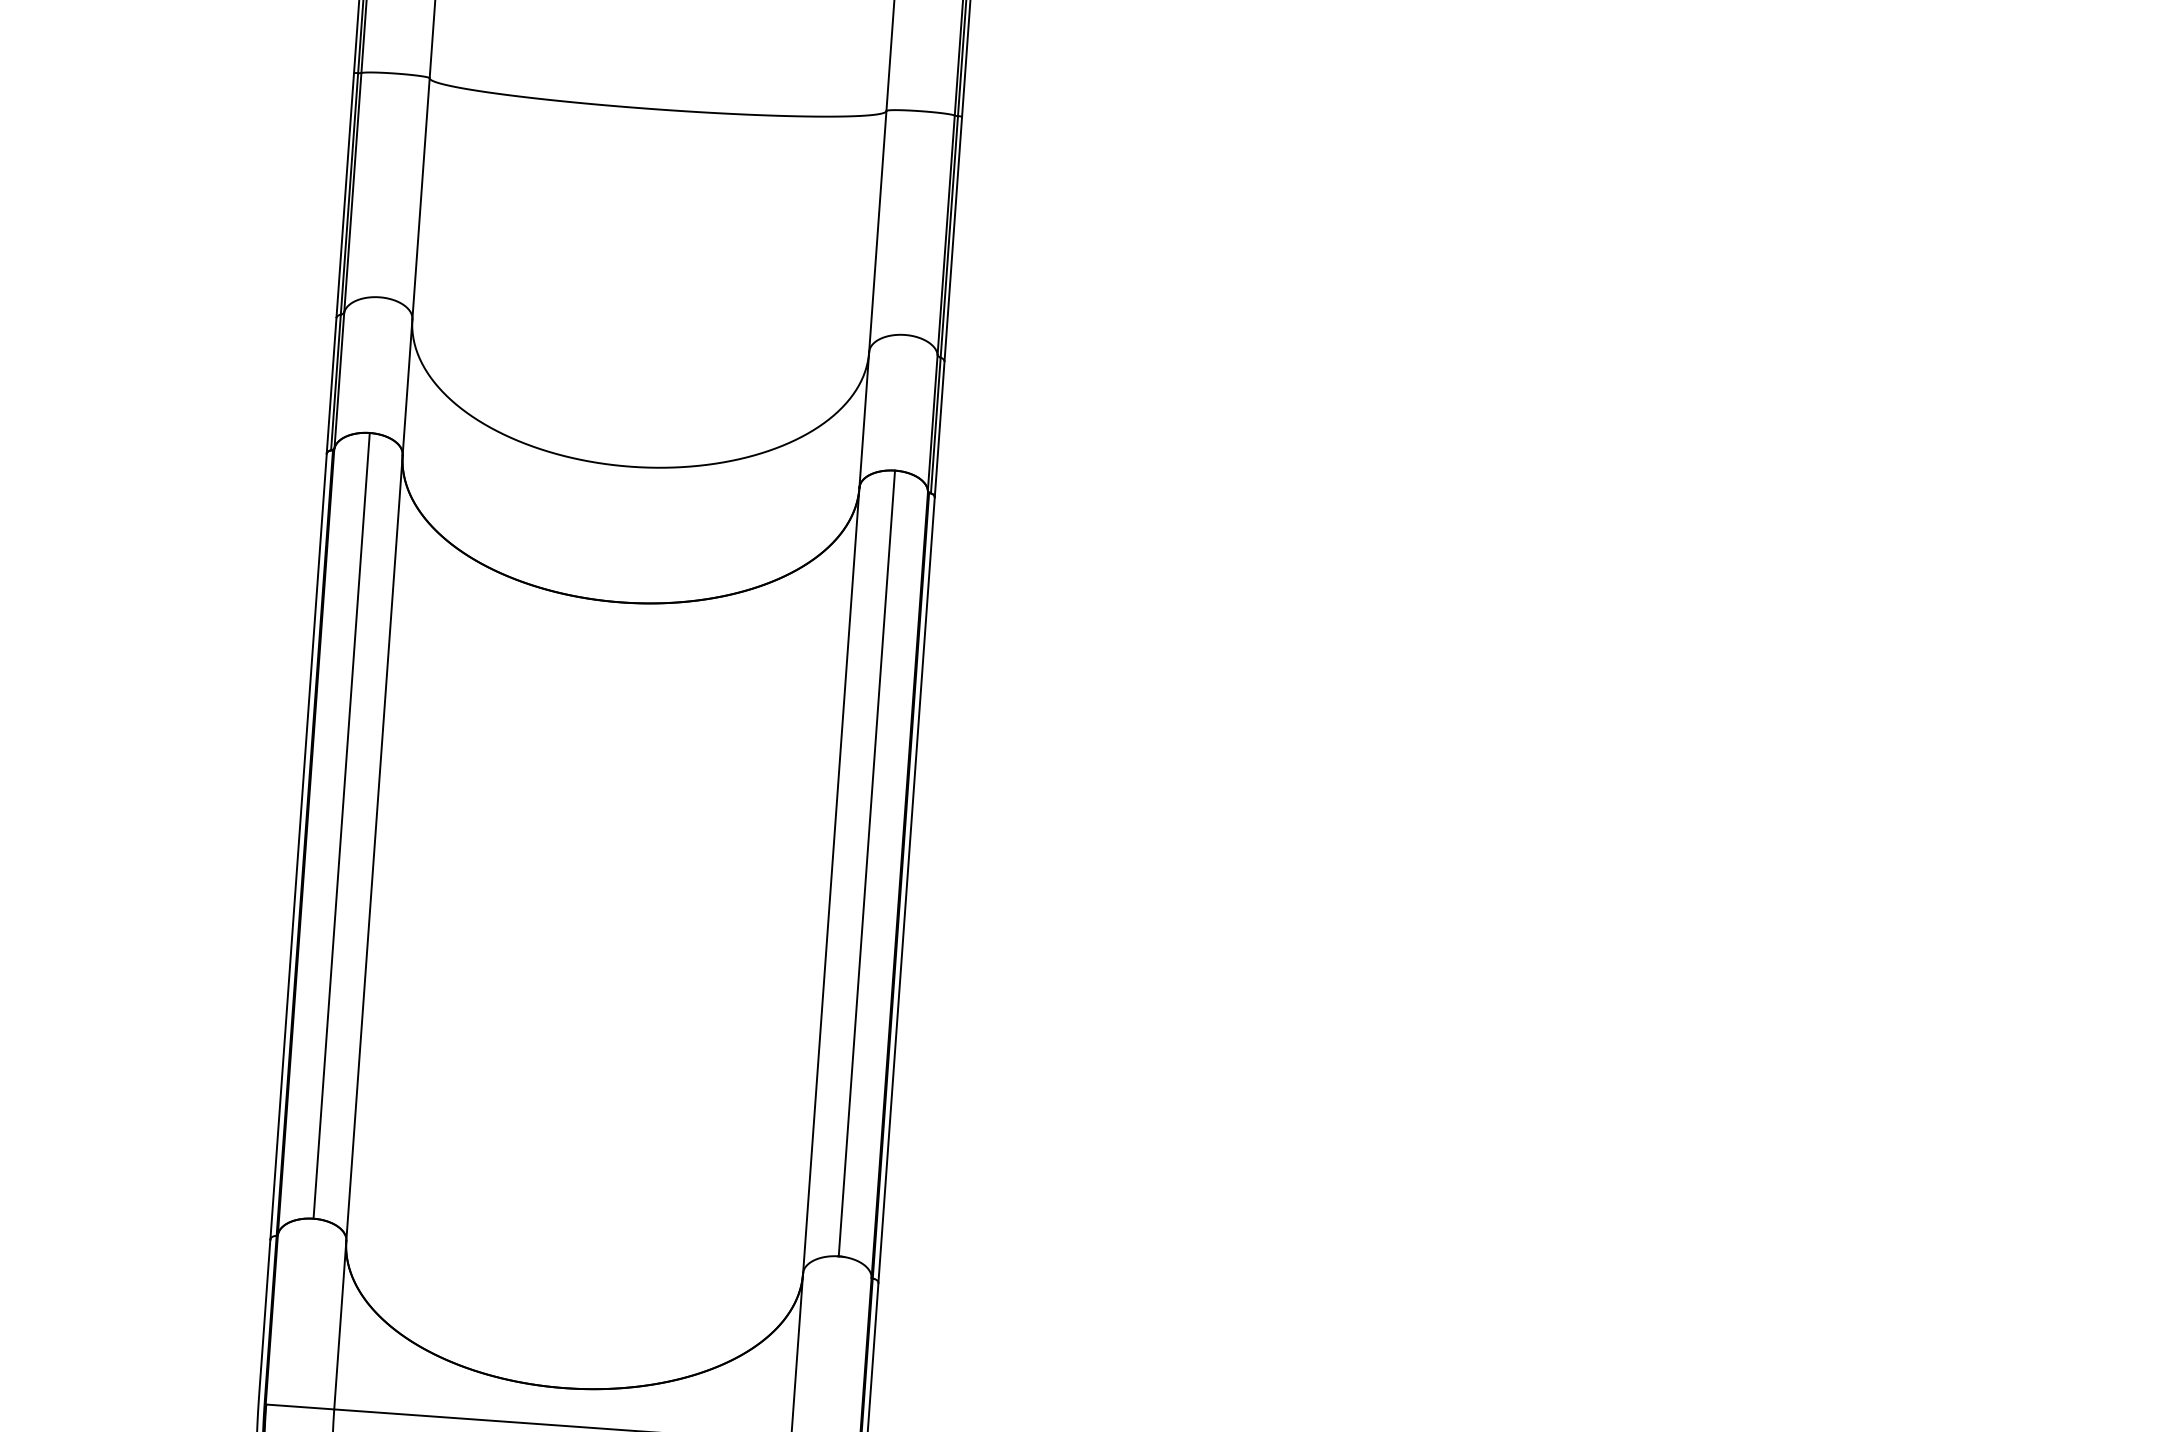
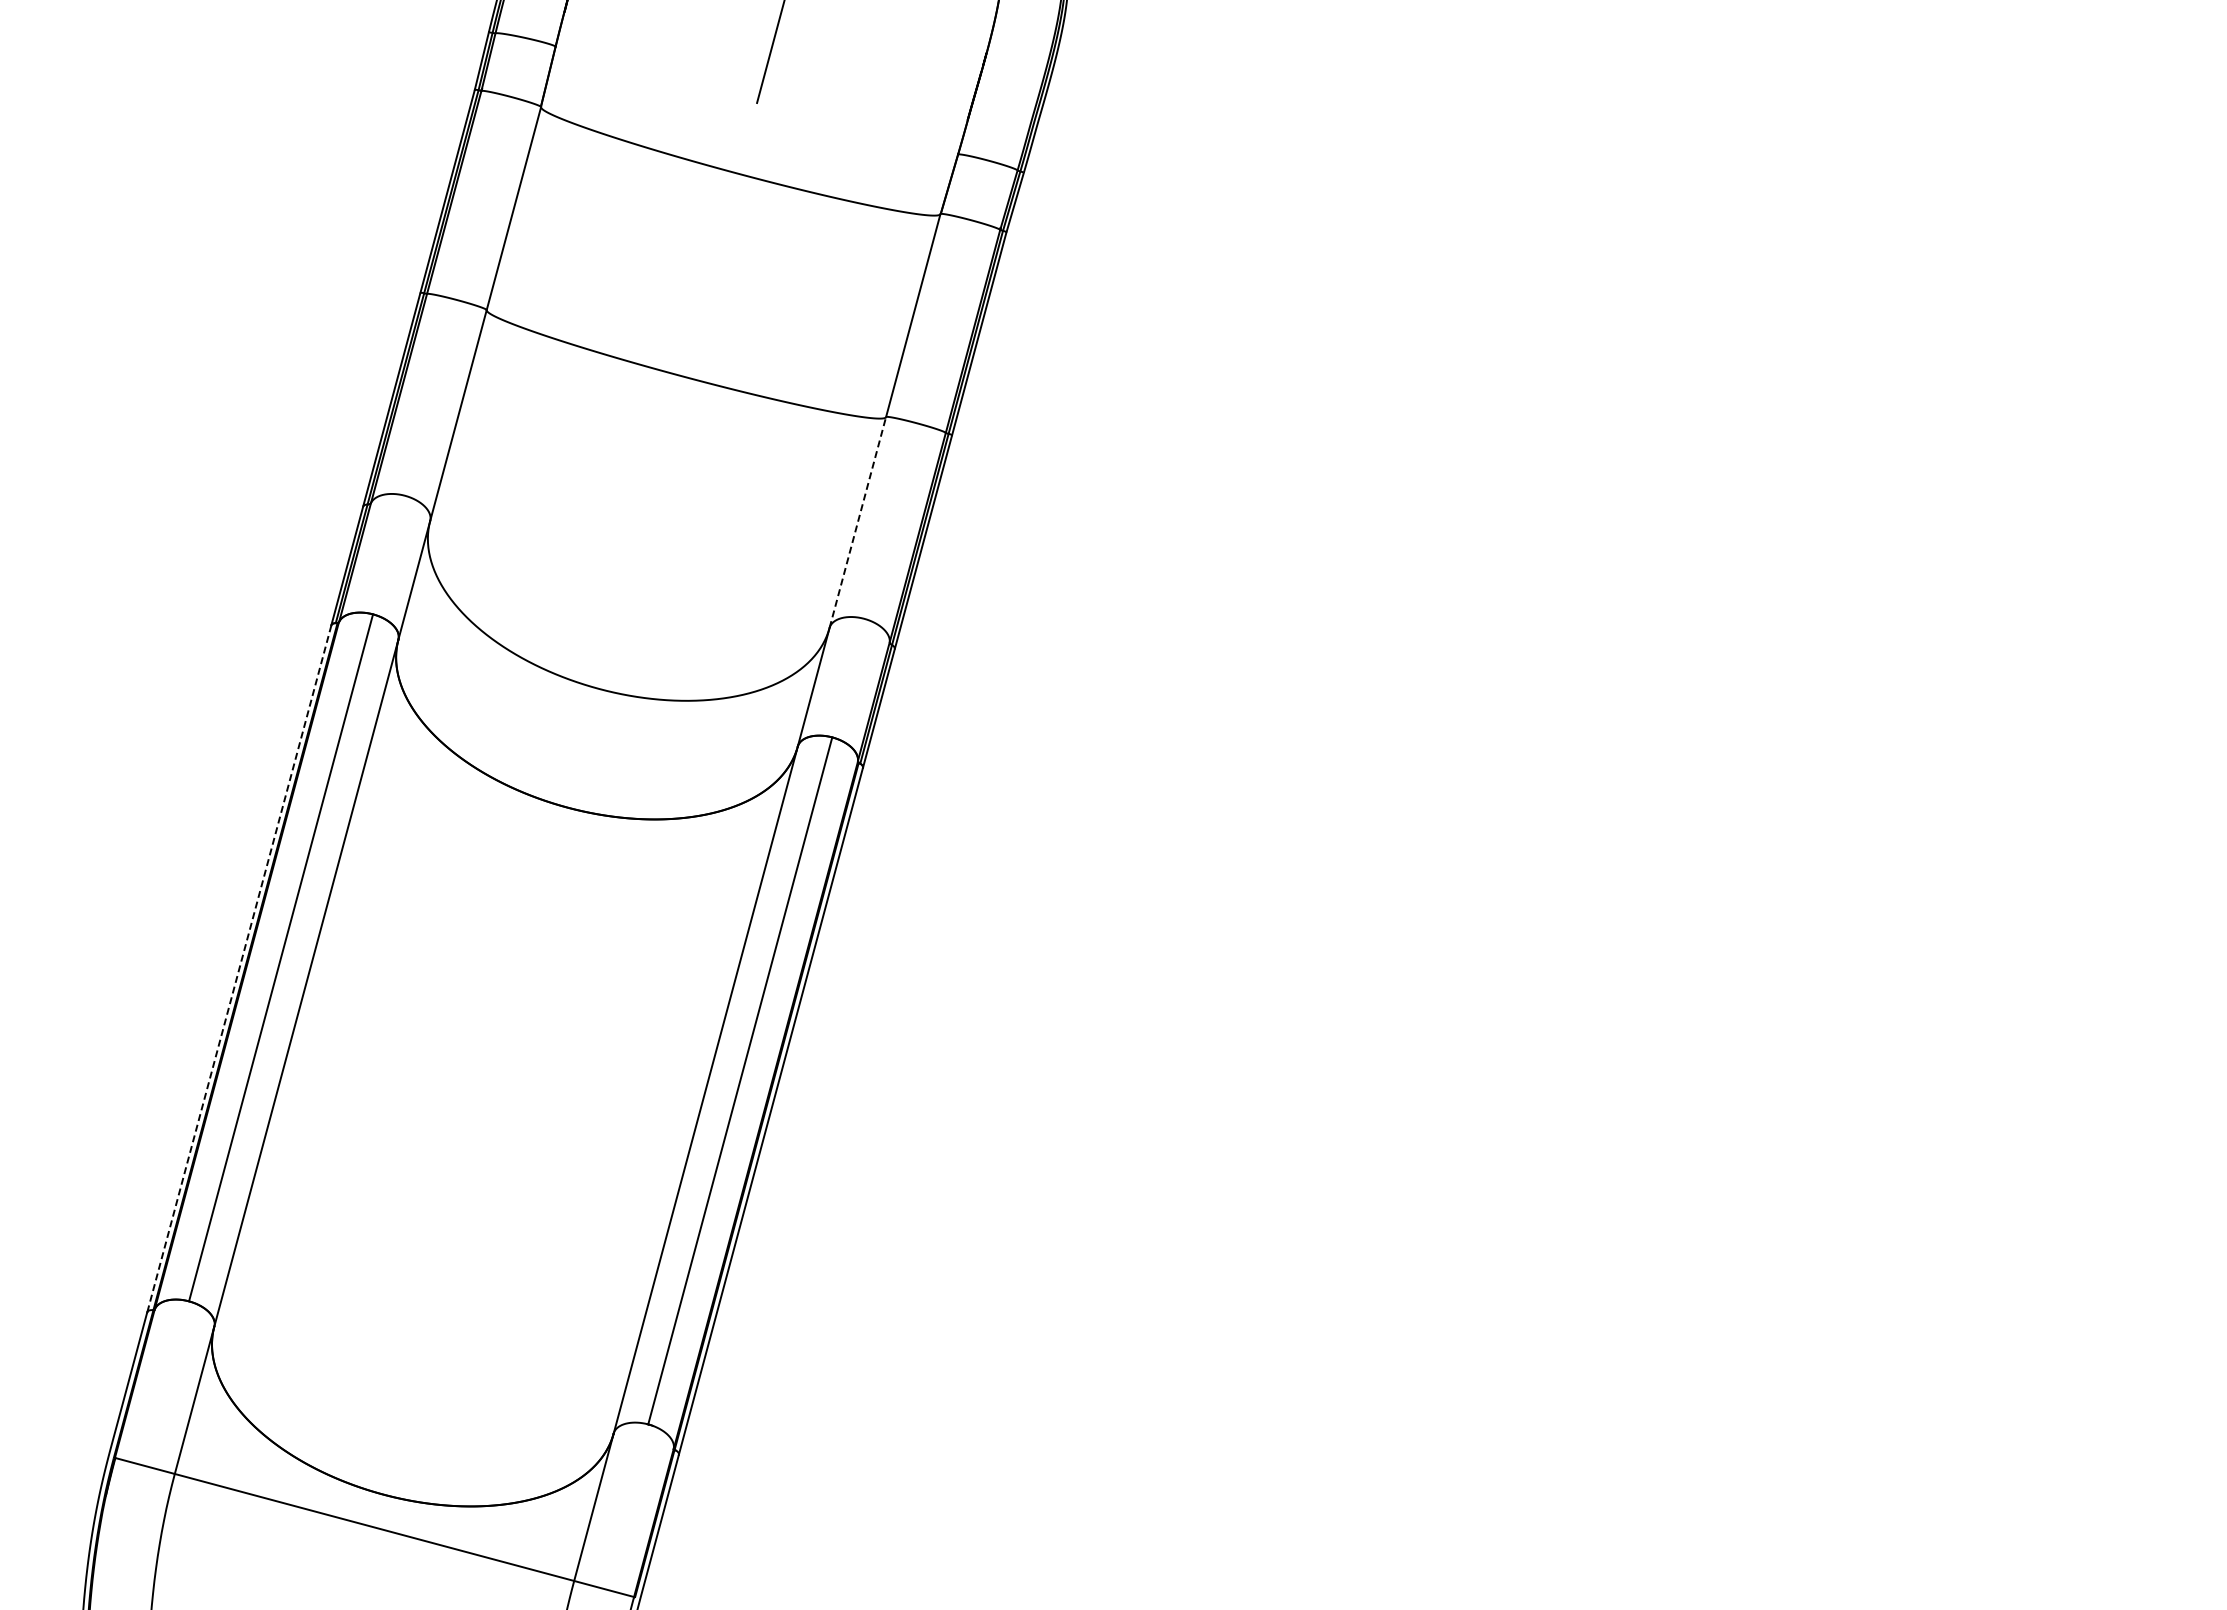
line: (877, 231) -> (857, 522), solid -> dashed
line: (298, 846) -> (239, 968), solid -> dashed

